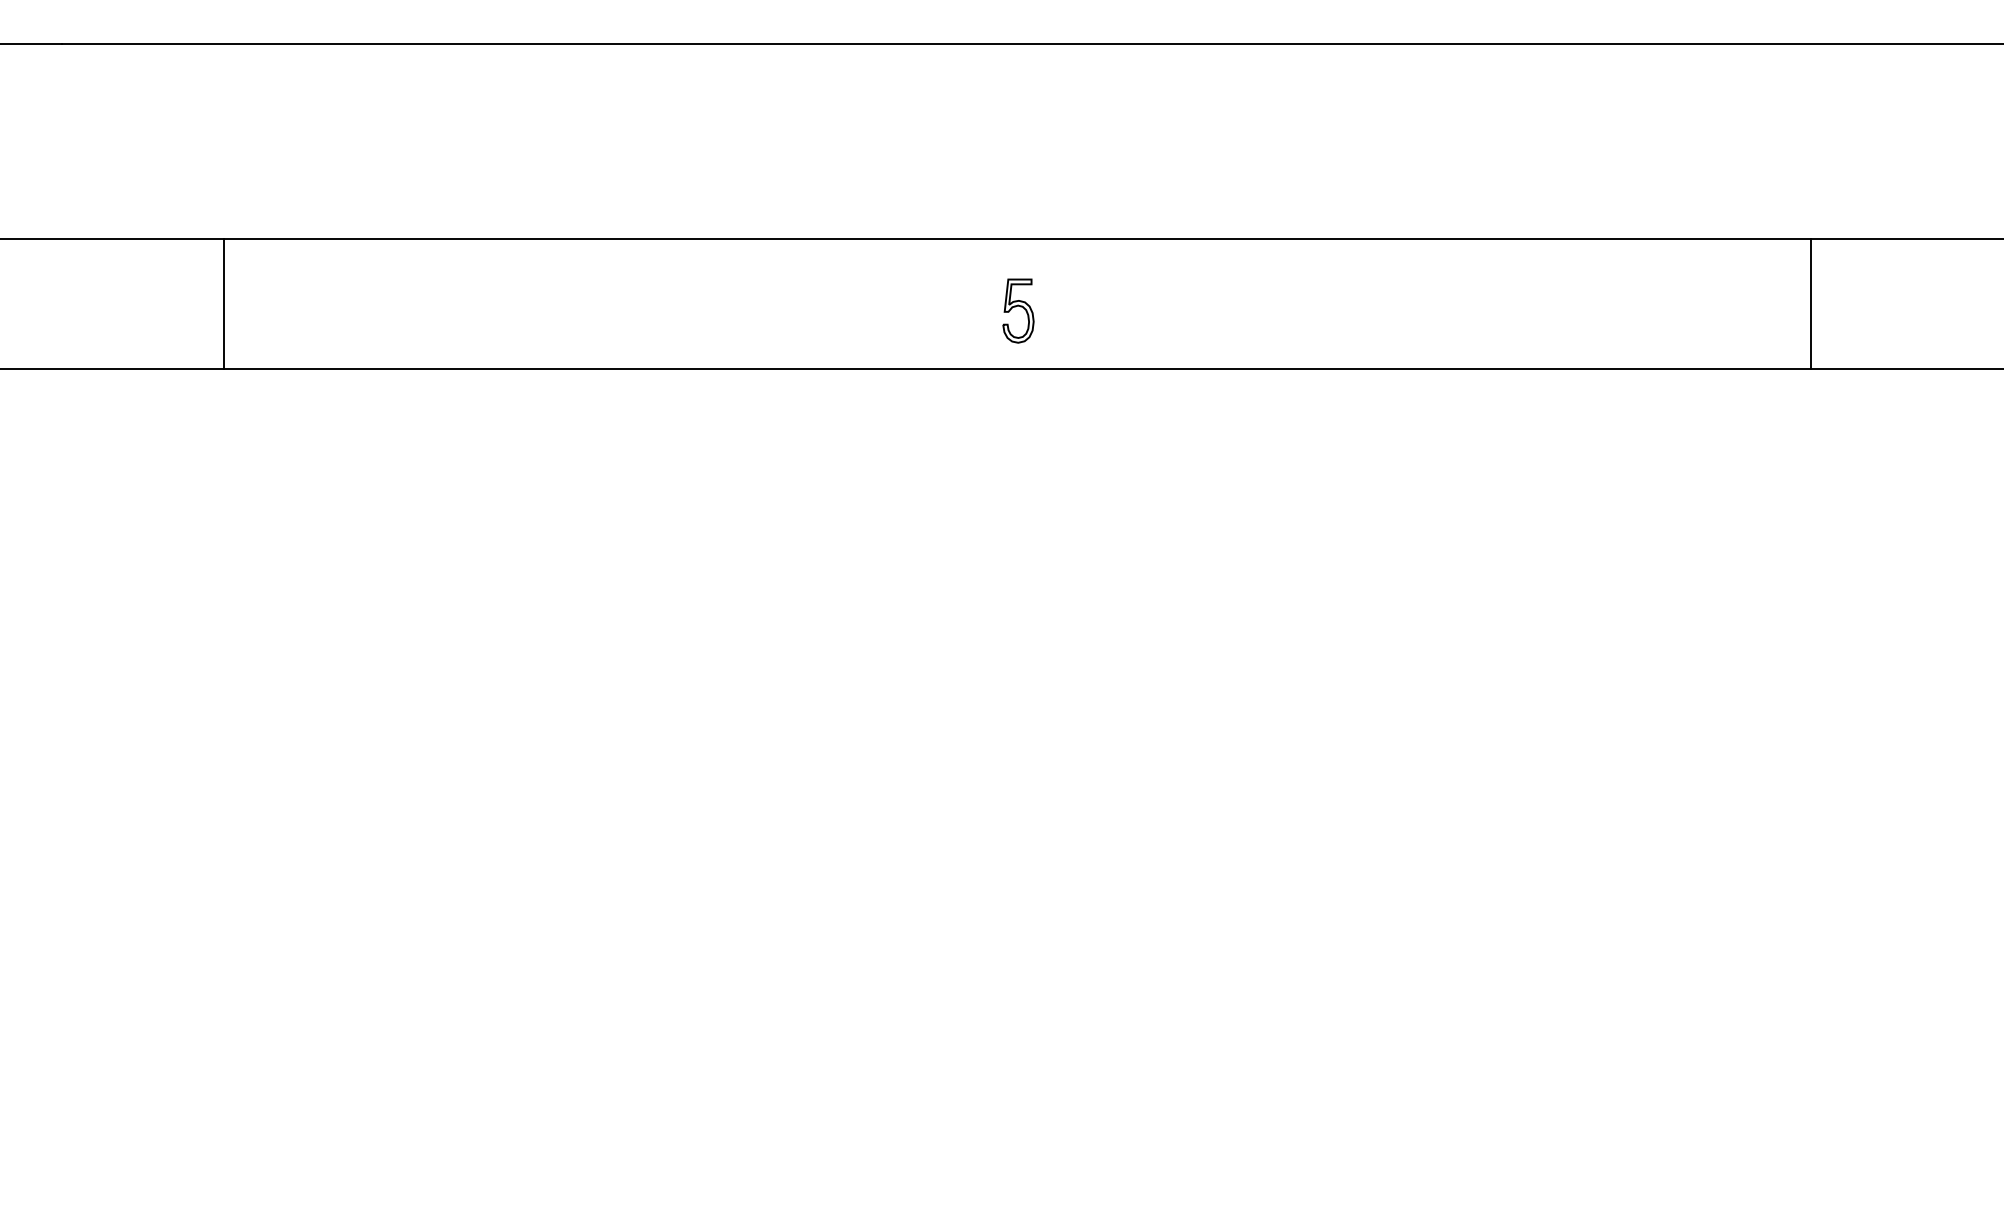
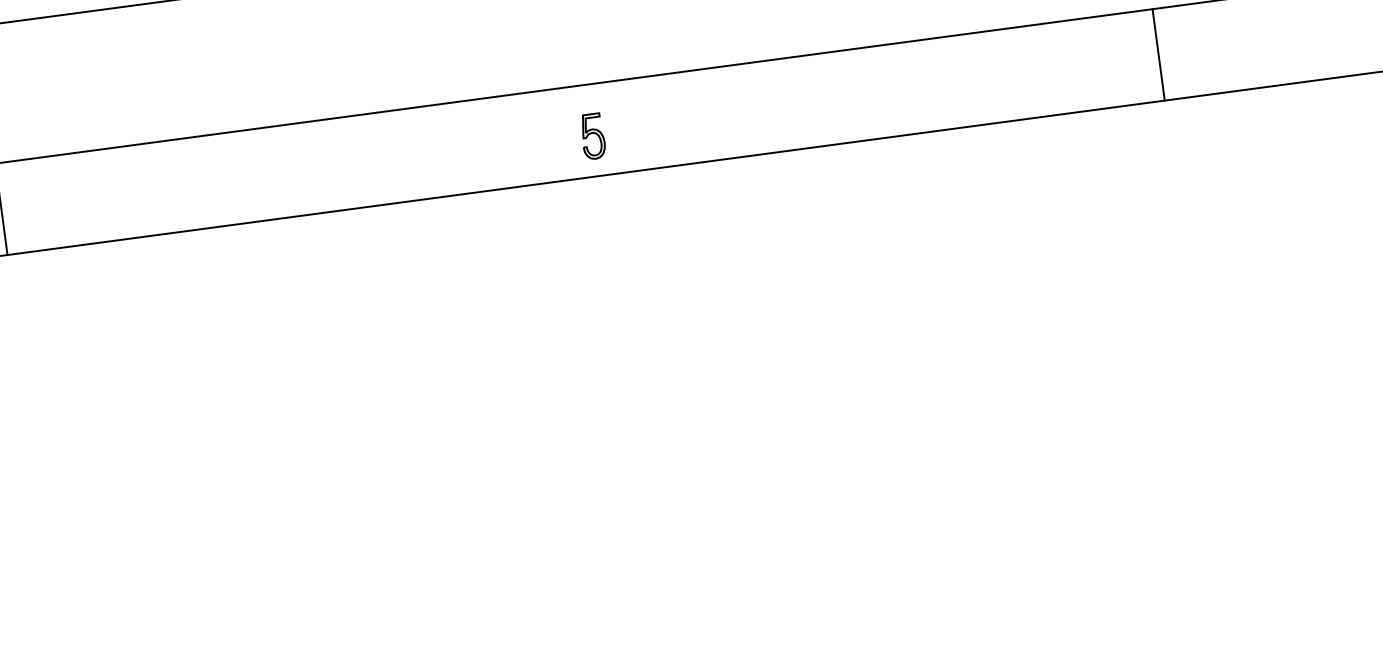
line: (1810, 304) -> (1158, 55), moved
part: (1018, 310) -> (593, 136), moved

